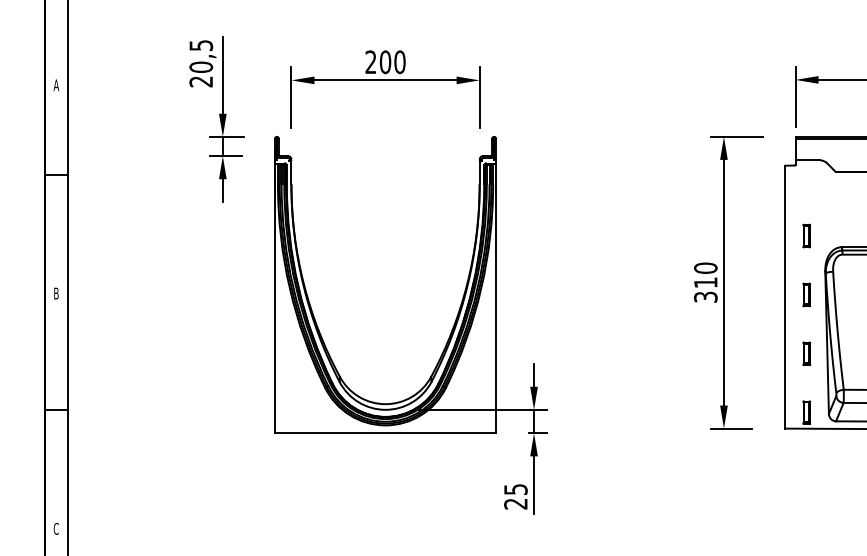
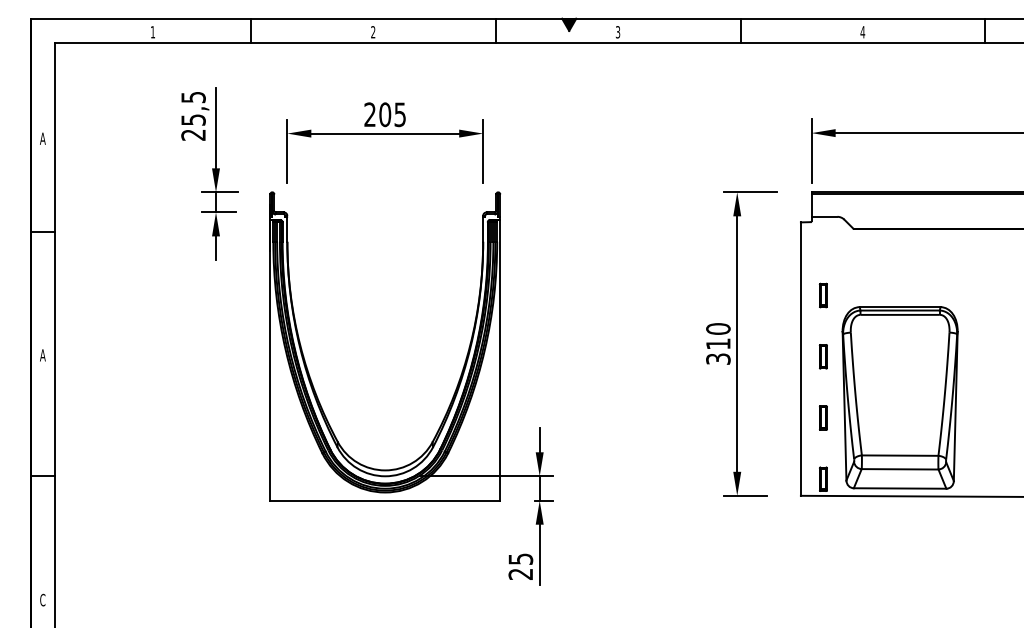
text: (400, 62) -> (400, 114), 200 -> 205
text: (201, 66) -> (193, 119), 20,5 -> 25,5
text: (56, 293) -> (42, 355), B -> A

